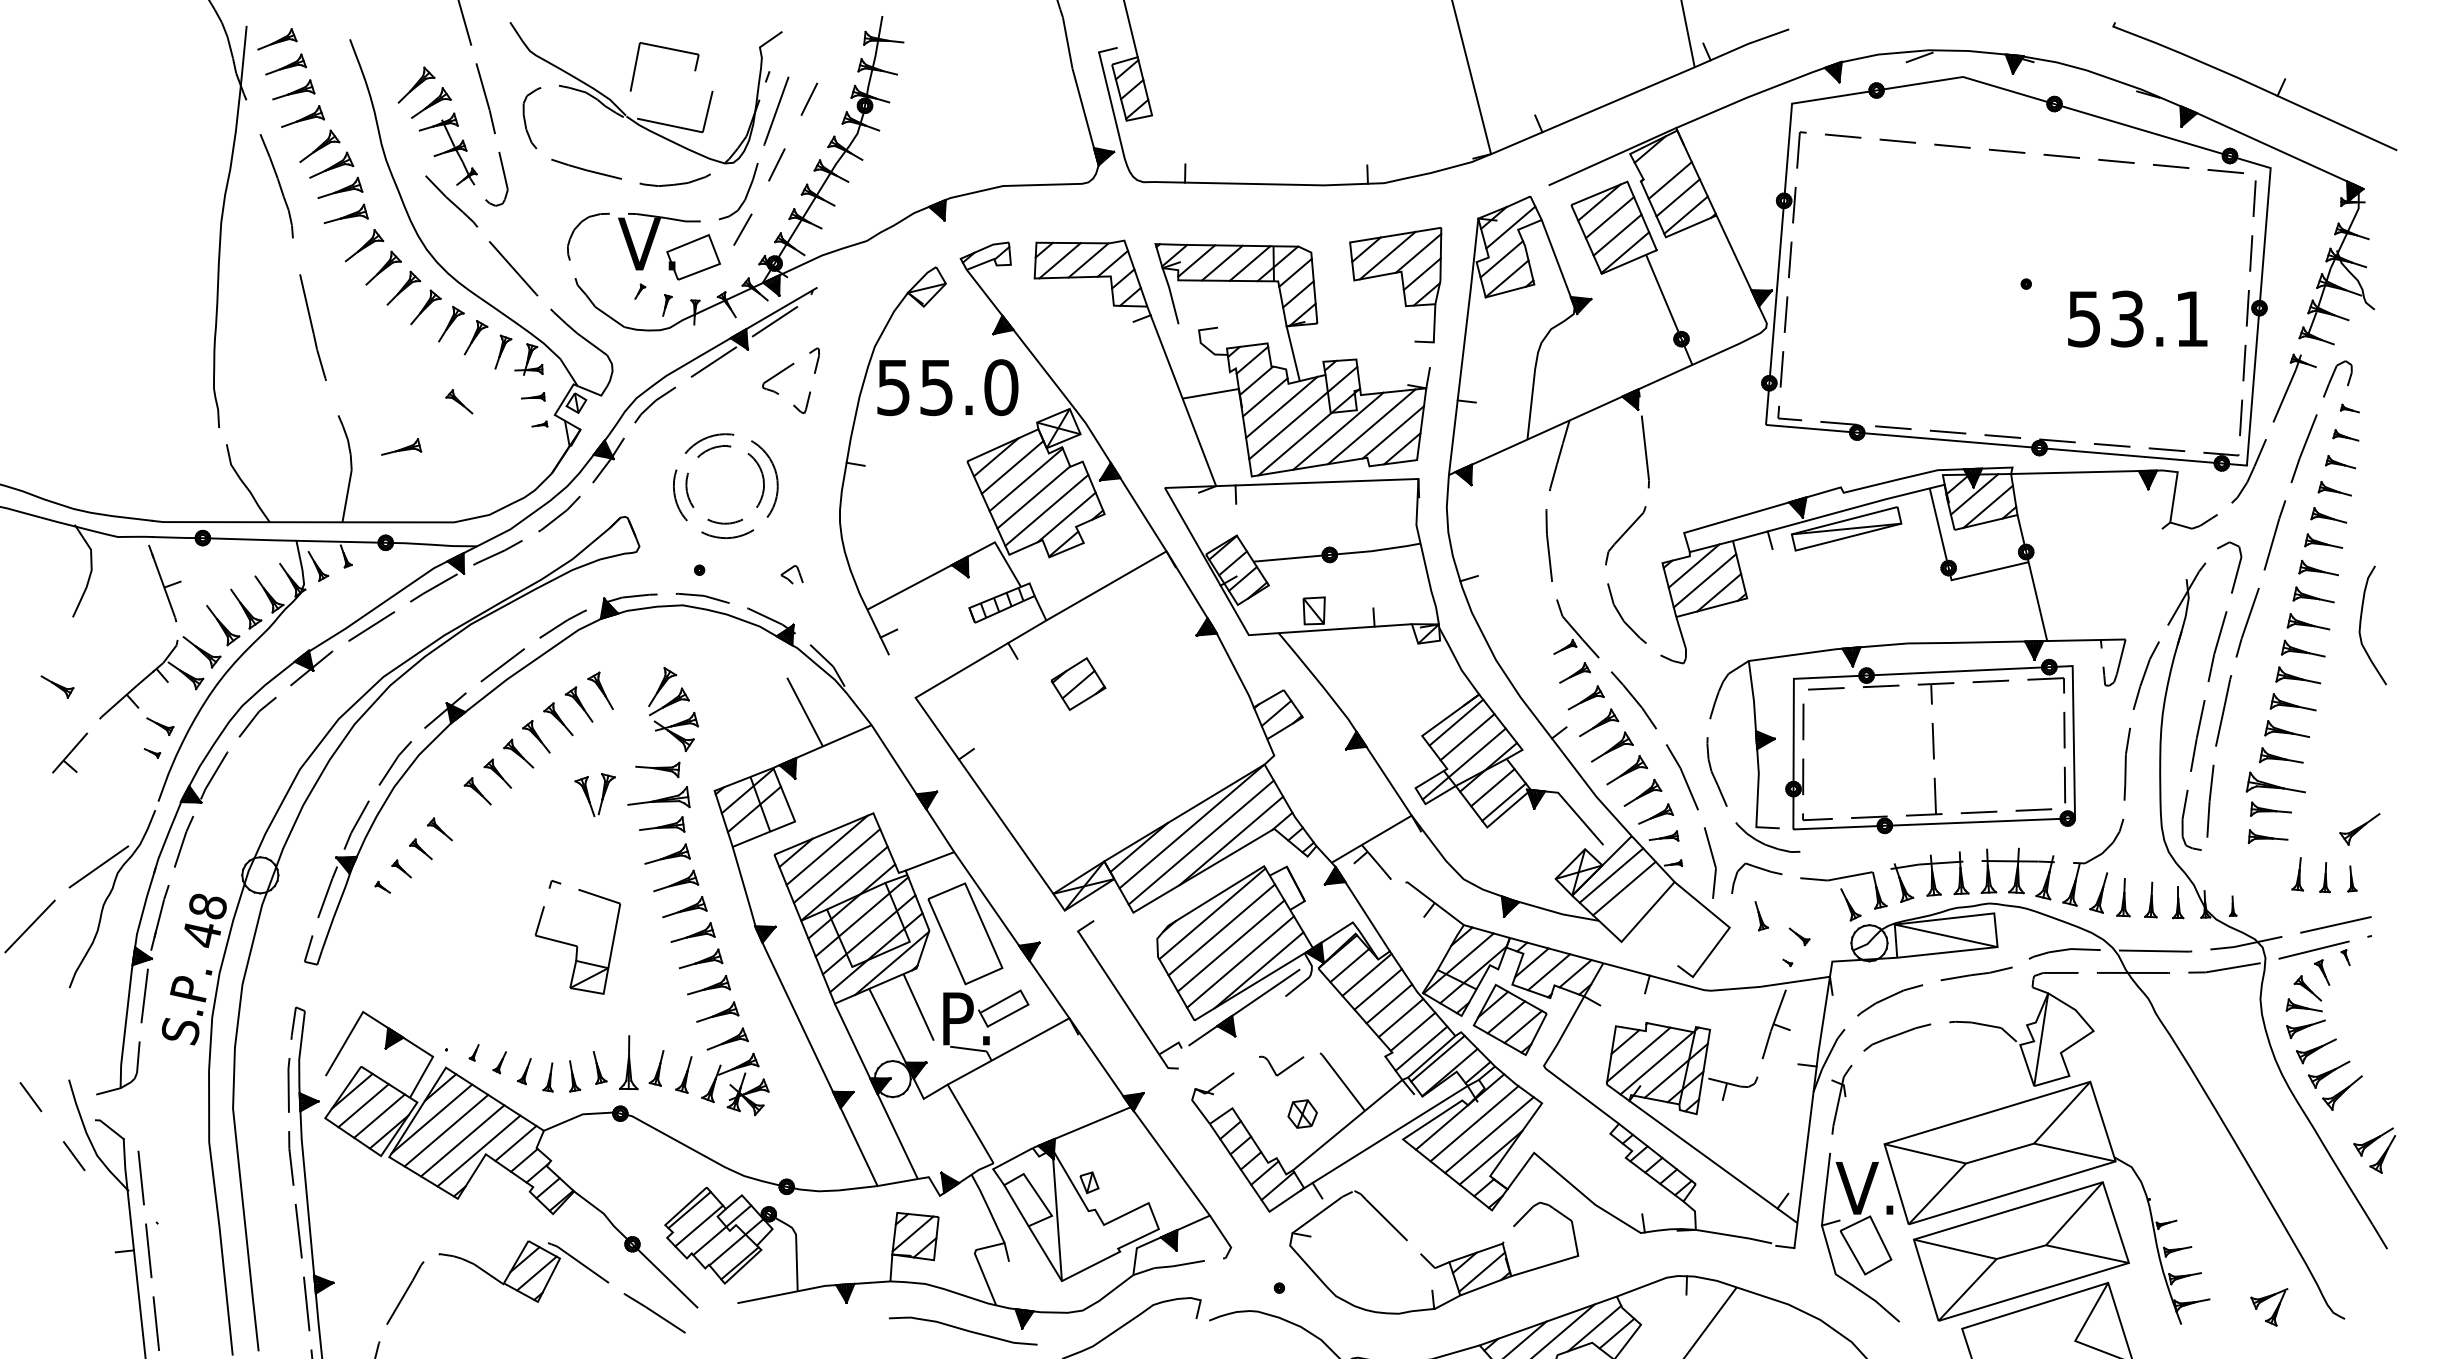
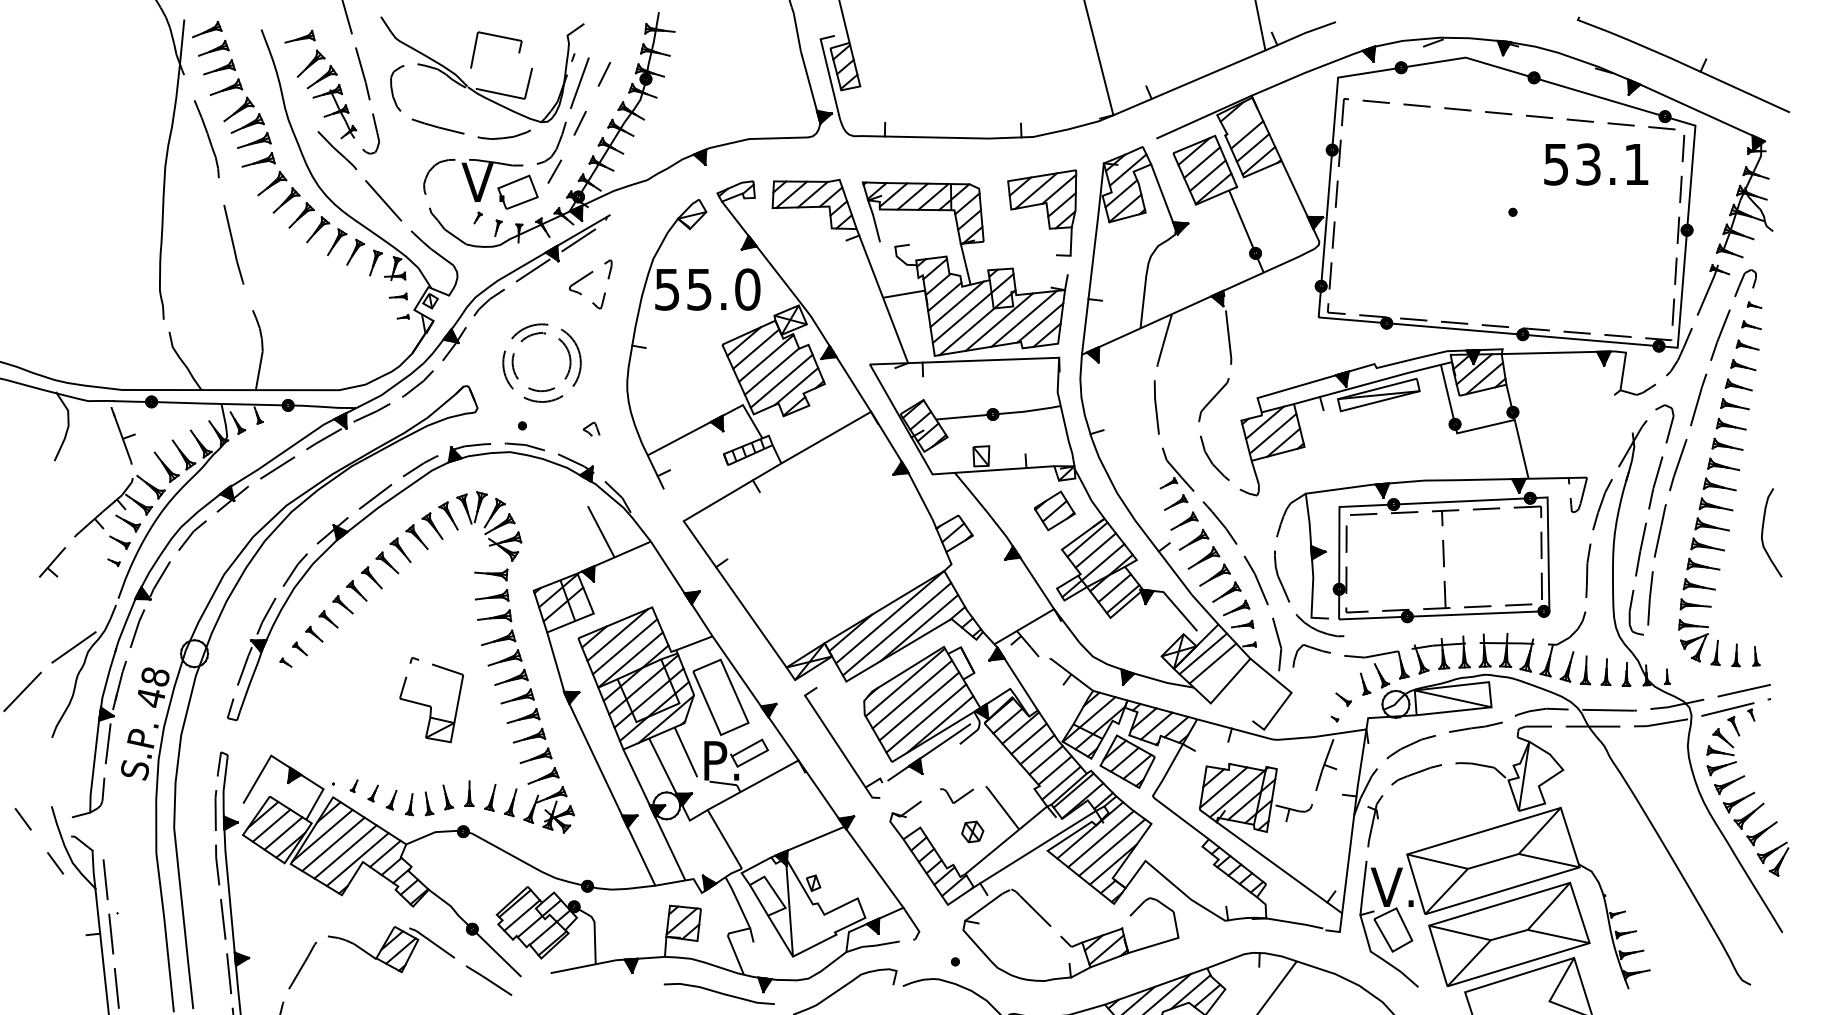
text: (2137, 318) -> (1596, 164), moved
part: (459, 401) -> (343, 604), moved
part: (401, 446) -> (299, 36), moved
curve: (2361, 624) -> (1763, 532), moved
part: (1078, 683) -> (1054, 510), moved
part: (57, 686) -> (128, 523), moved
part: (2275, 782) -> (1699, 584), size x0.71
part: (594, 794) -> (471, 507), moved
part: (658, 797) -> (491, 595), size x0.71
part: (2359, 829) -> (1761, 833), moved
part: (1761, 916) -> (1365, 684), moved
part: (627, 1062) -> (468, 793), size x0.62
part: (2269, 1307) -> (1694, 647), moved

